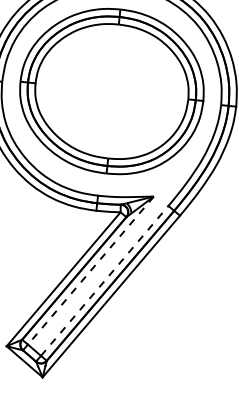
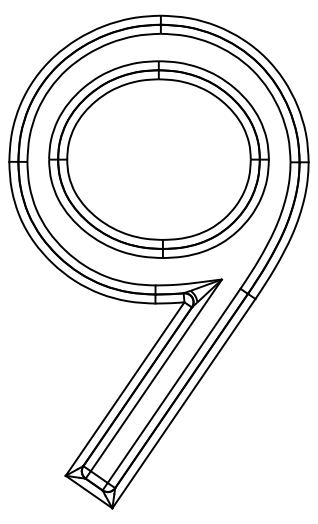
line: (90, 270) -> (156, 375), dashed -> solid
line: (105, 280) -> (174, 385), dashed -> solid

